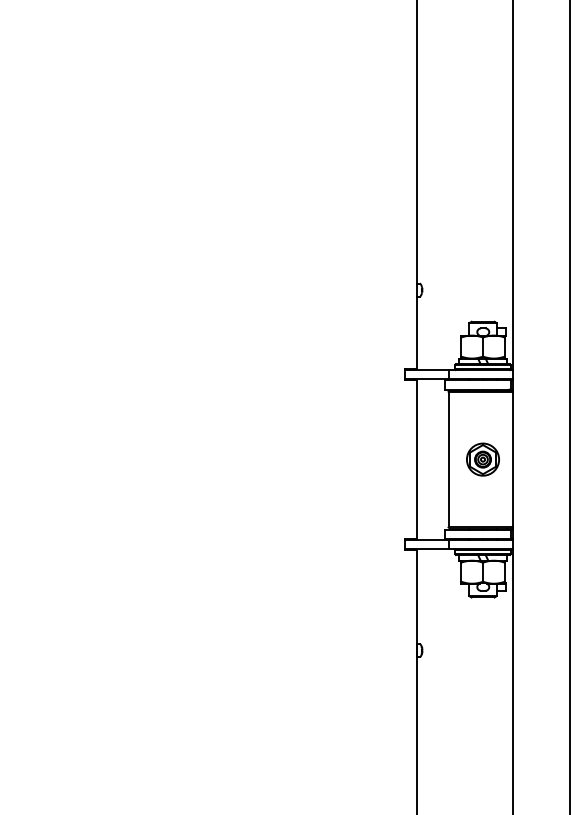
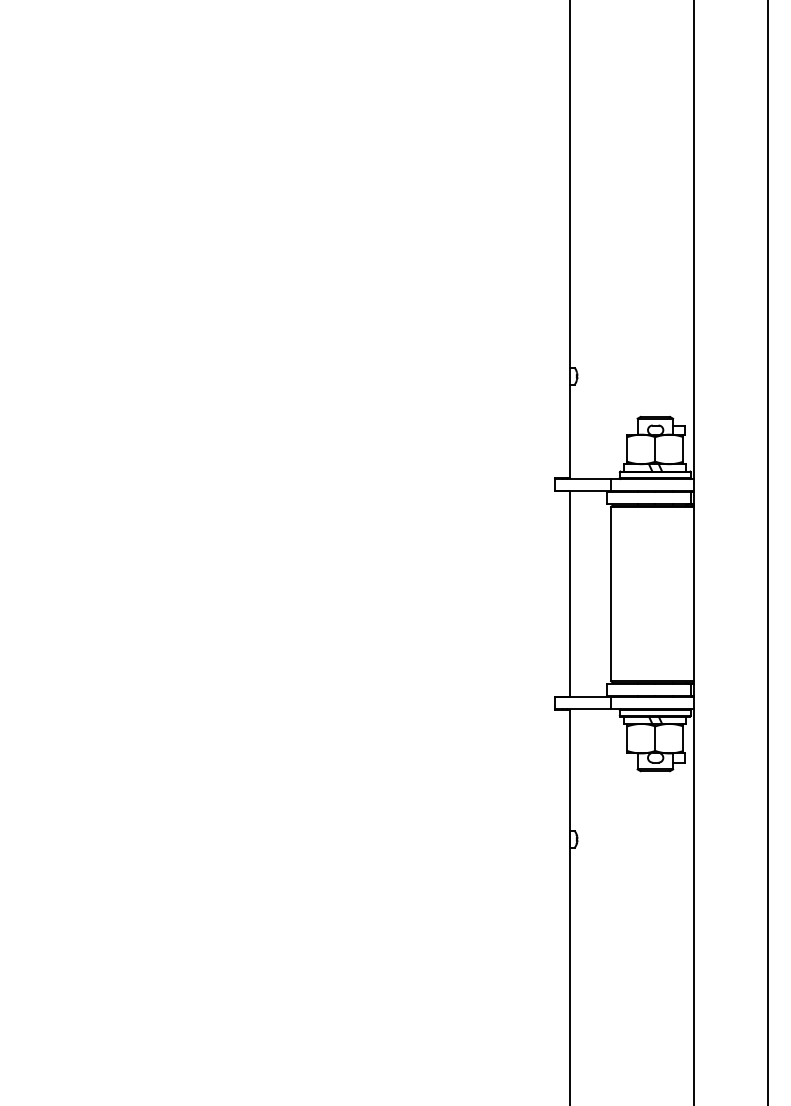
part: (482, 459) -> (654, 593), removed

